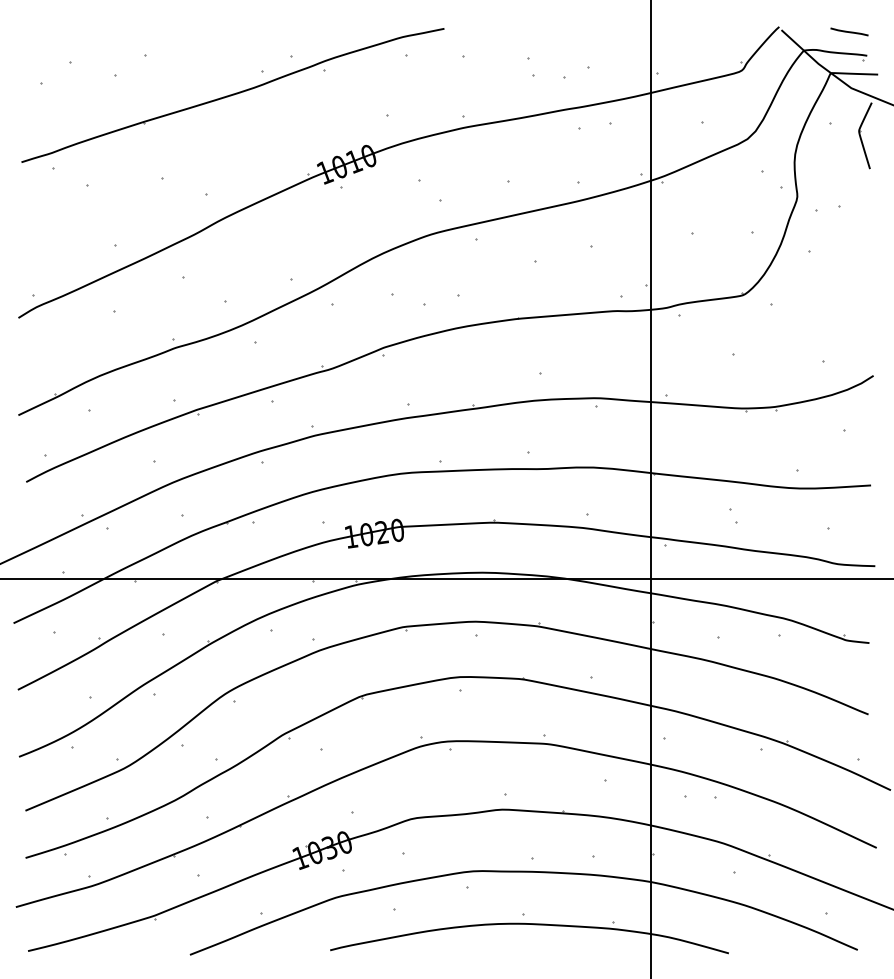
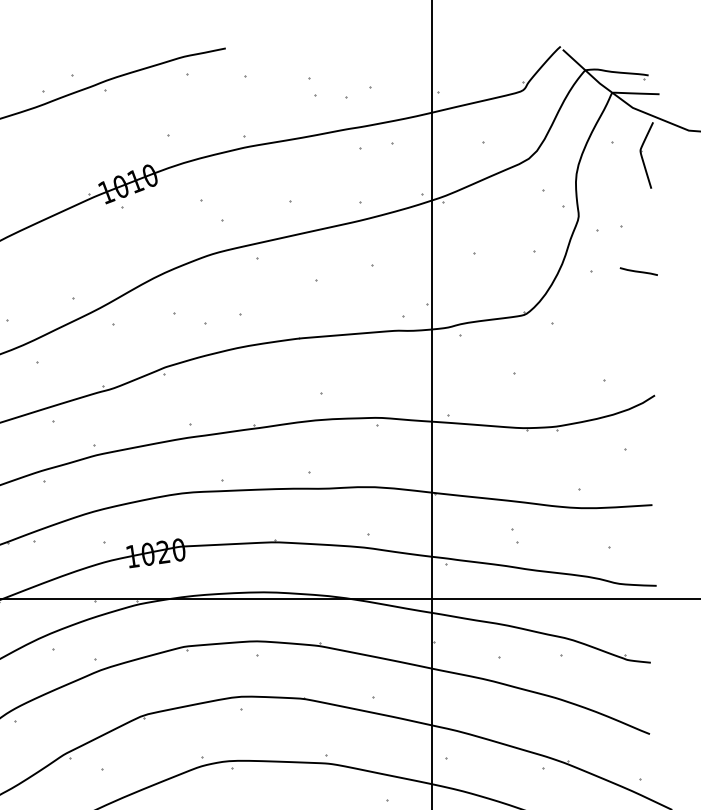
line: (849, 31) -> (638, 271), moved

